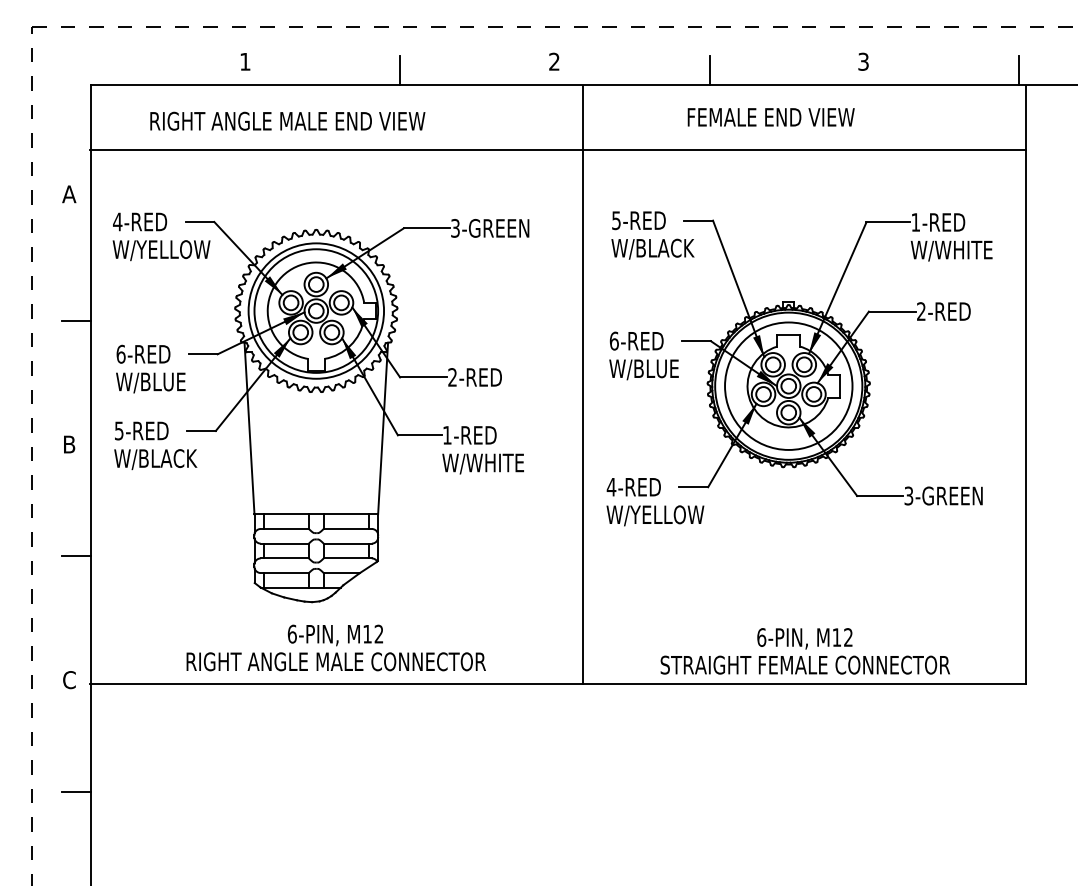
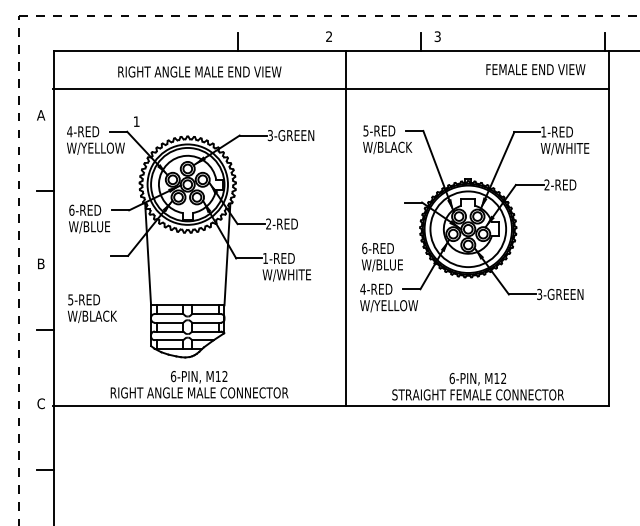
text: (245, 61) -> (136, 121), moved
text: (863, 61) -> (437, 36), moved
text: (770, 117) -> (535, 69), moved
text: (287, 120) -> (199, 71), moved
text: (642, 356) -> (381, 257), moved
text: (154, 445) -> (91, 308), moved

